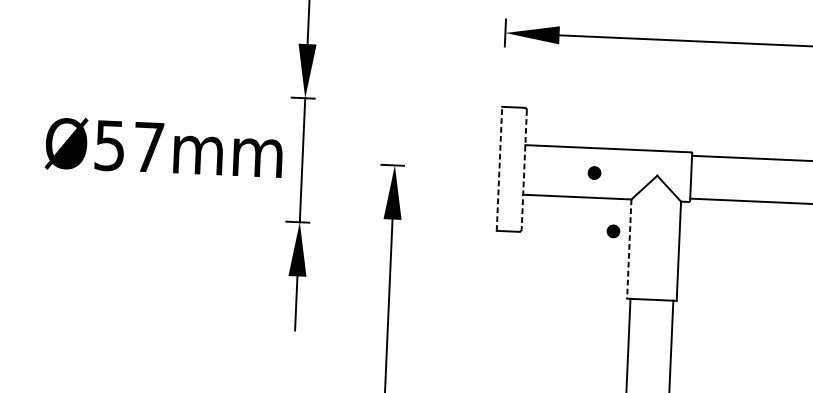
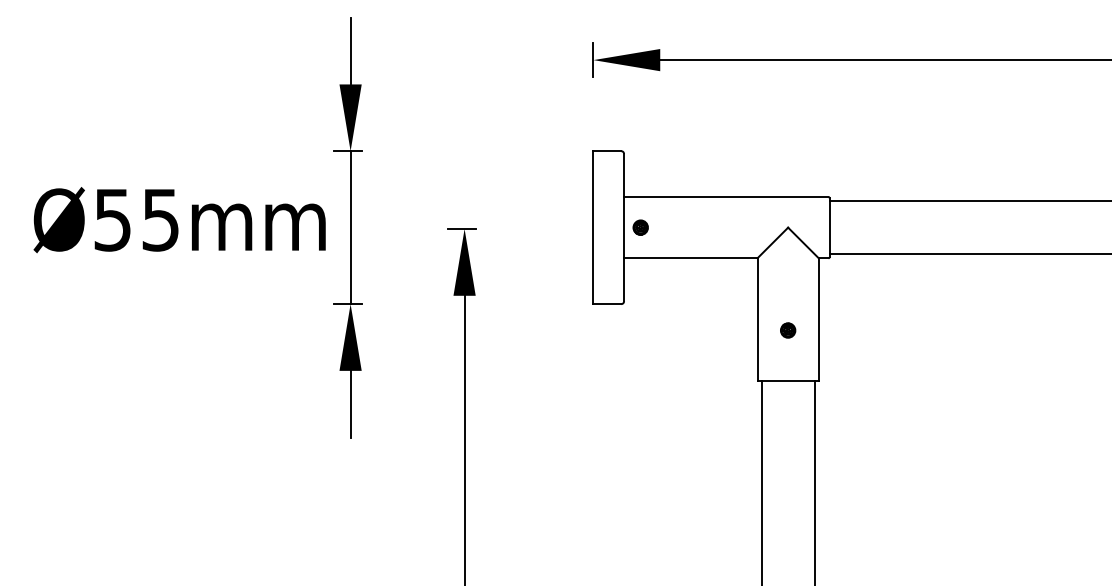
text: (148, 147) -> (160, 220), Ø57mm -> Ø55mm
line: (499, 168) -> (593, 227), dashed -> solid
line: (524, 169) -> (624, 227), dashed -> solid
part: (594, 172) -> (640, 227), moved
part: (613, 231) -> (788, 330), moved
line: (629, 249) -> (757, 319), dashed -> solid

